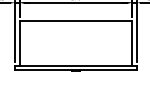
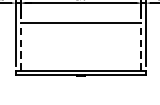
line: (19, 43) -> (20, 46), solid -> dashed
line: (132, 43) -> (141, 46), solid -> dashed

